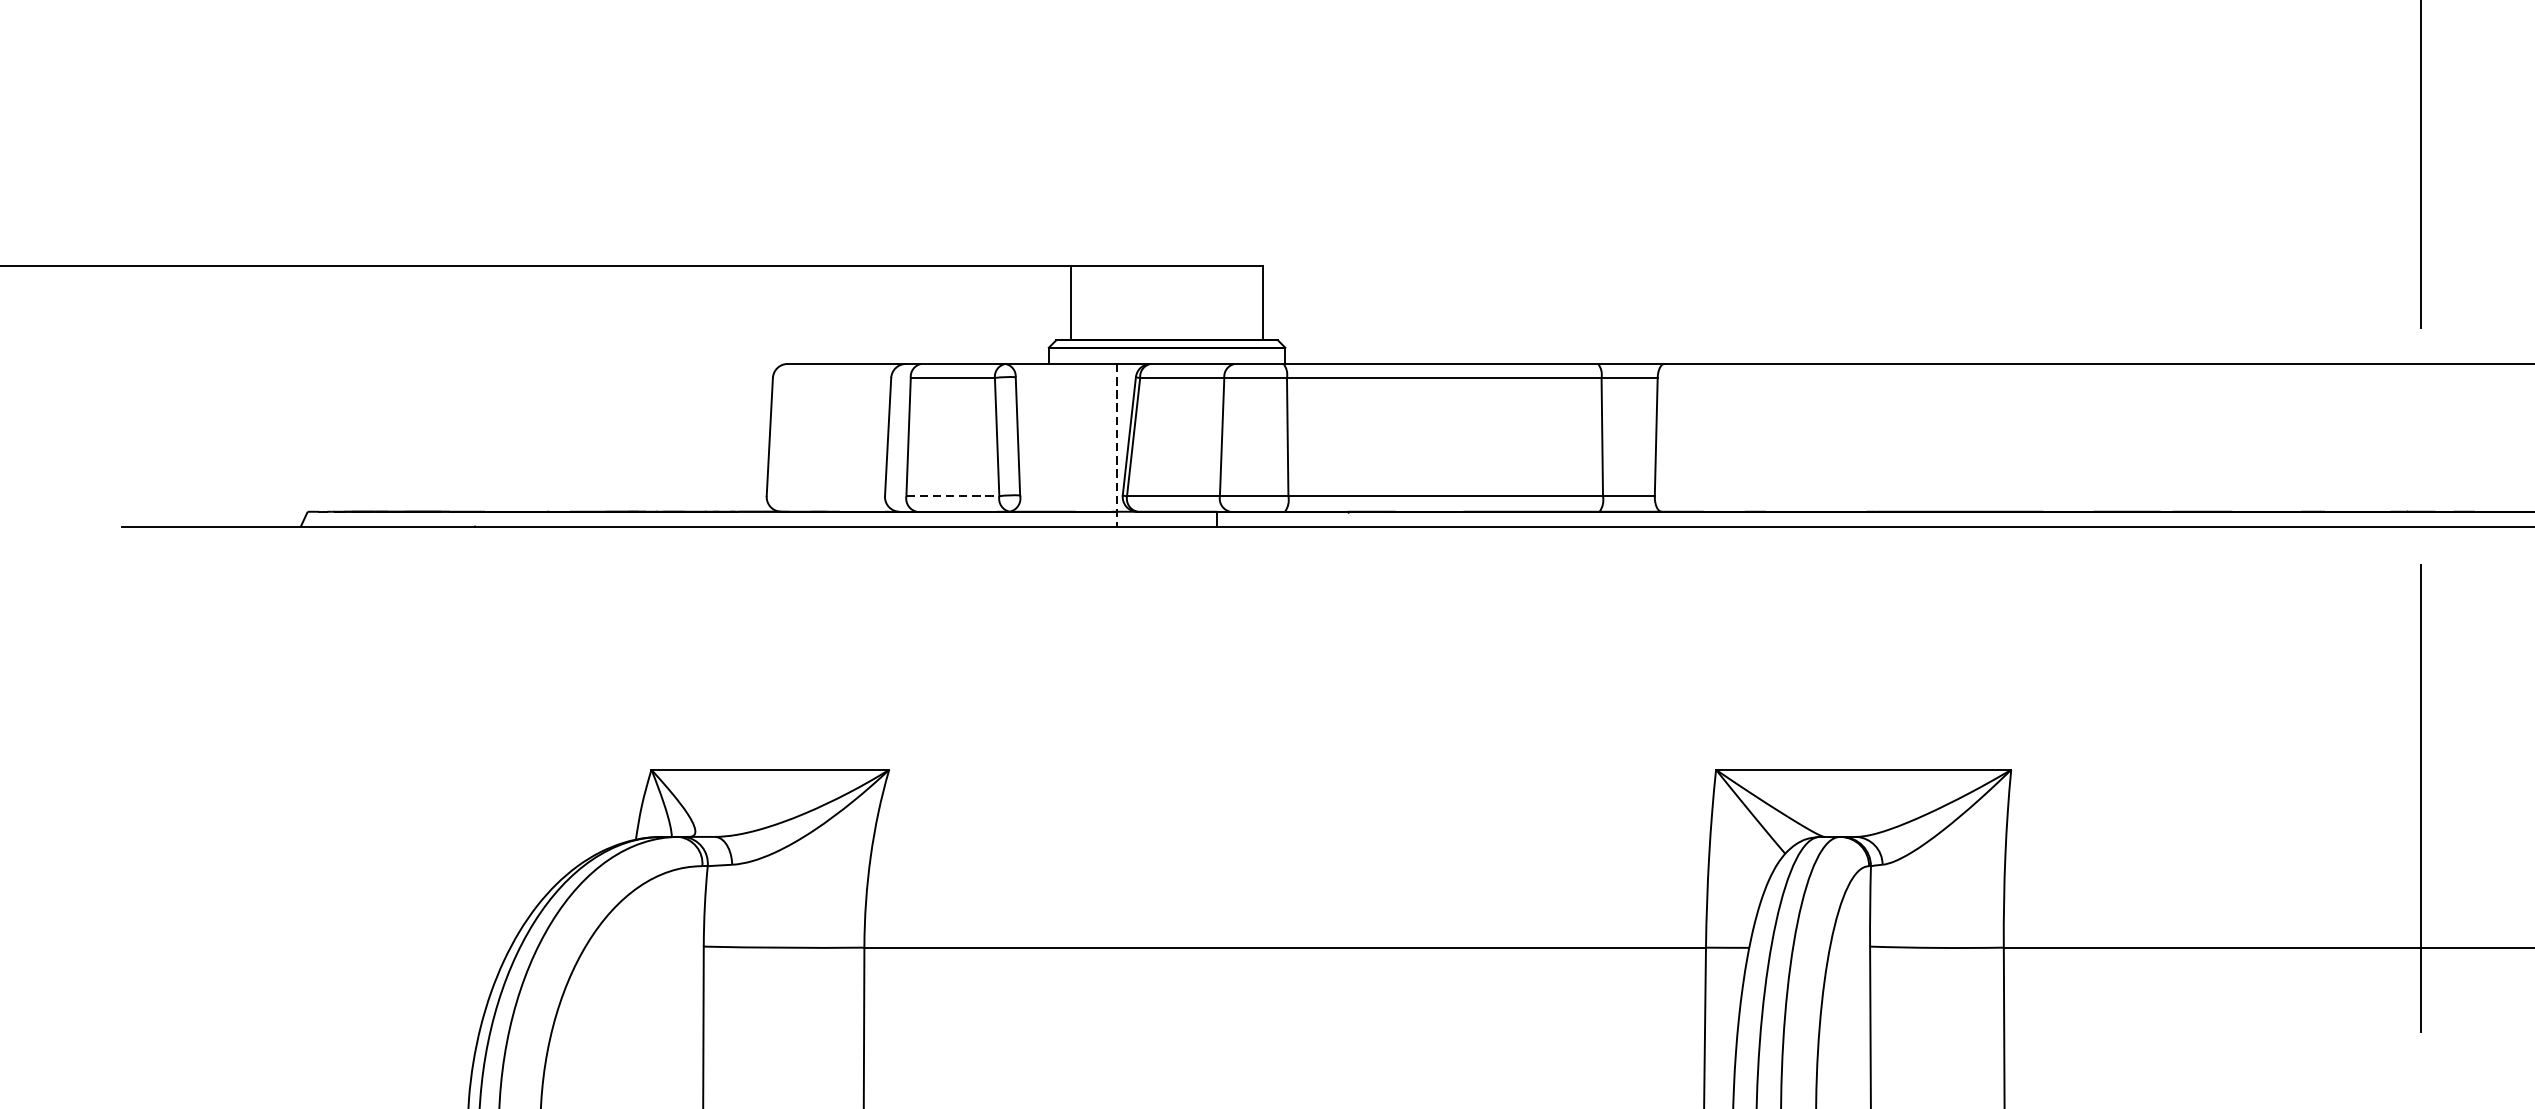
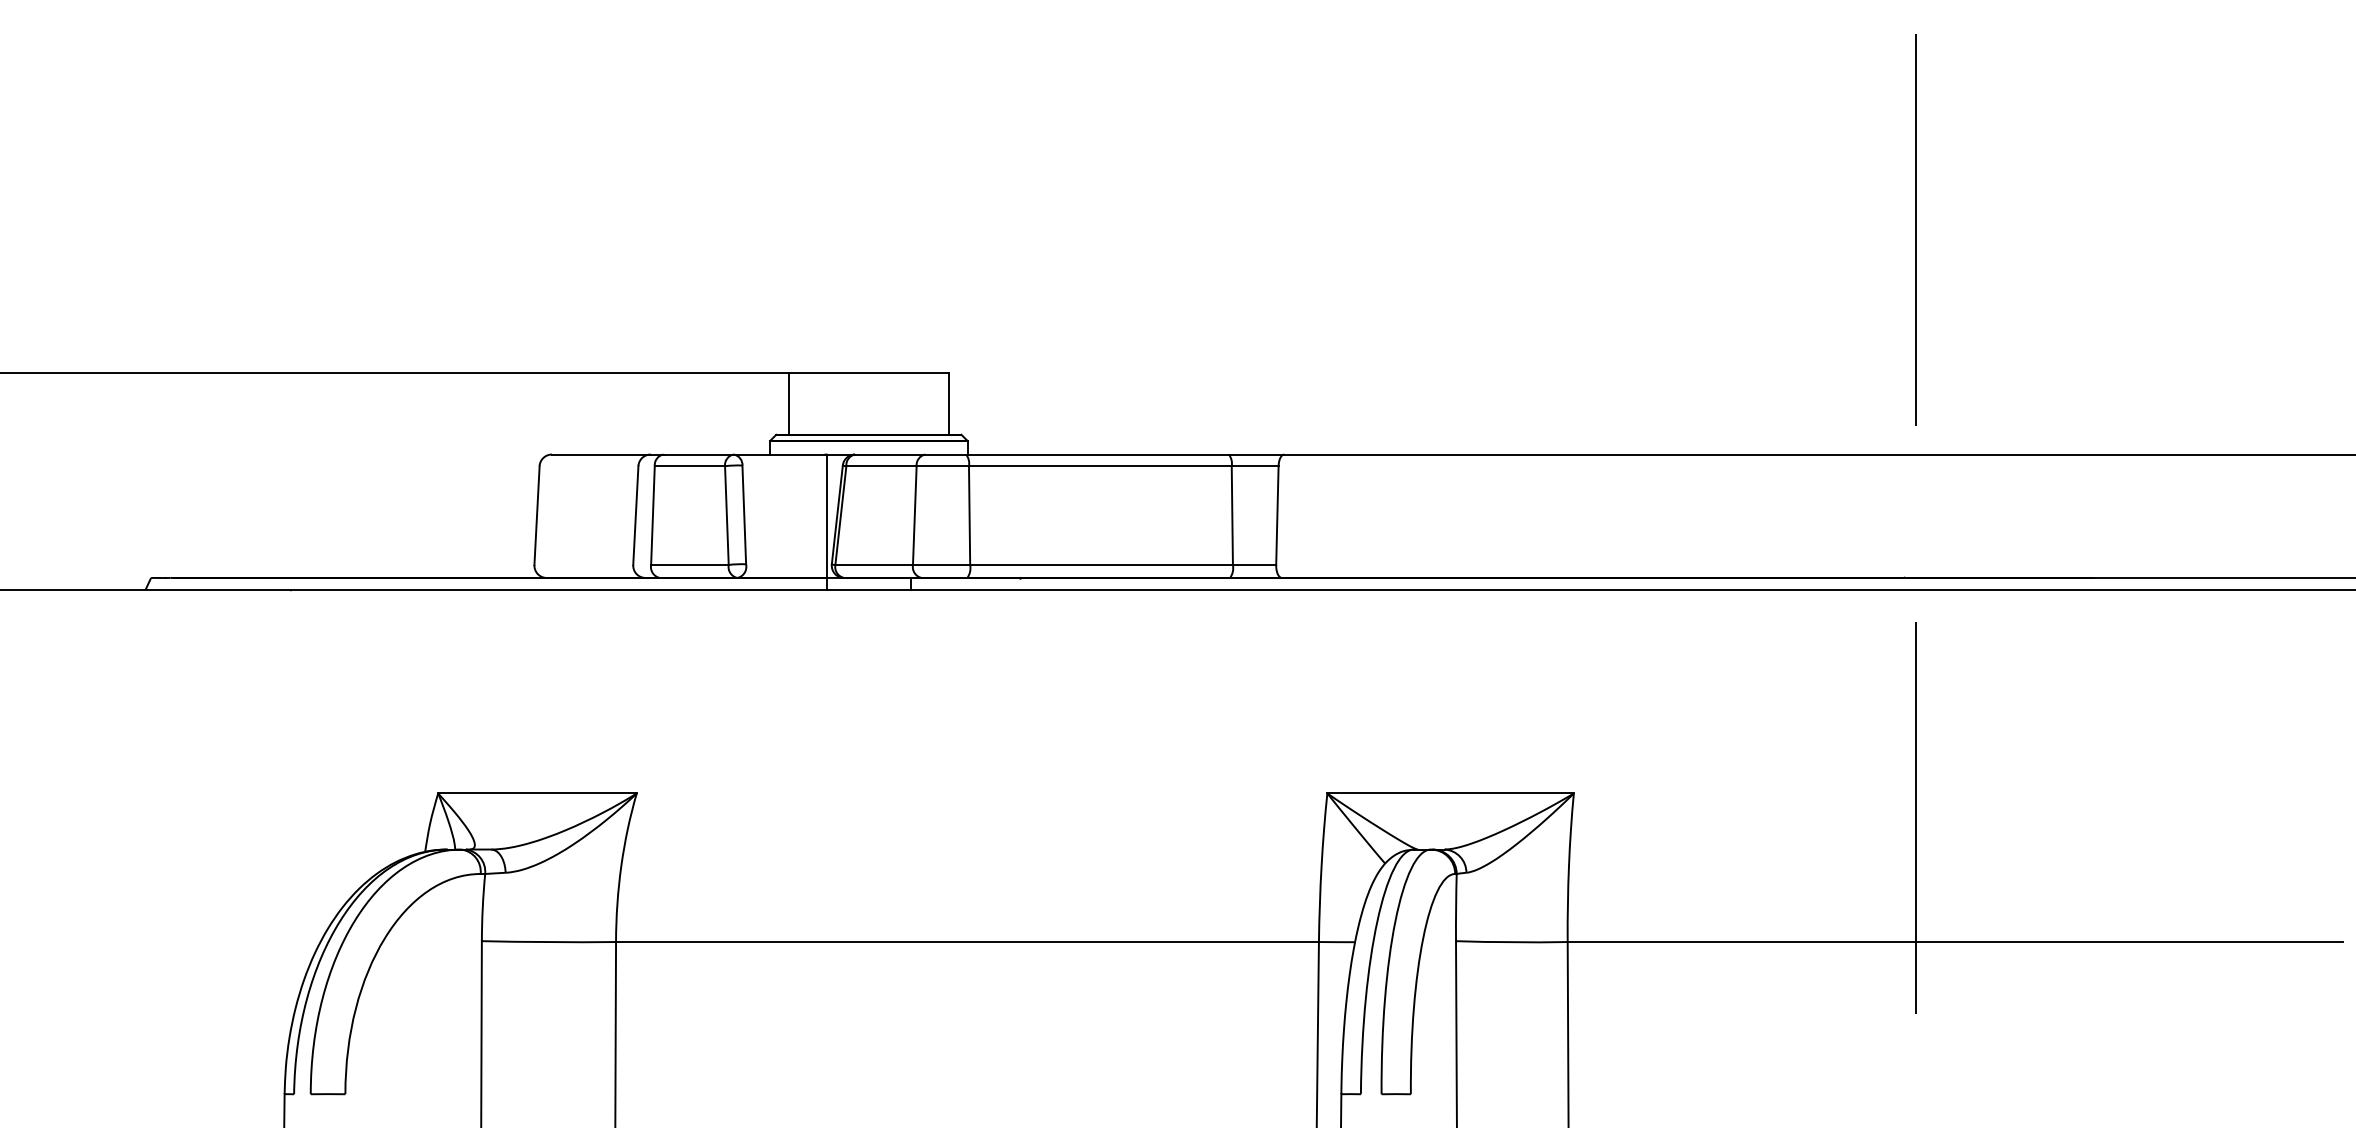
line: (1116, 445) -> (826, 522), dashed -> solid
line: (952, 495) -> (689, 564), dashed -> solid

